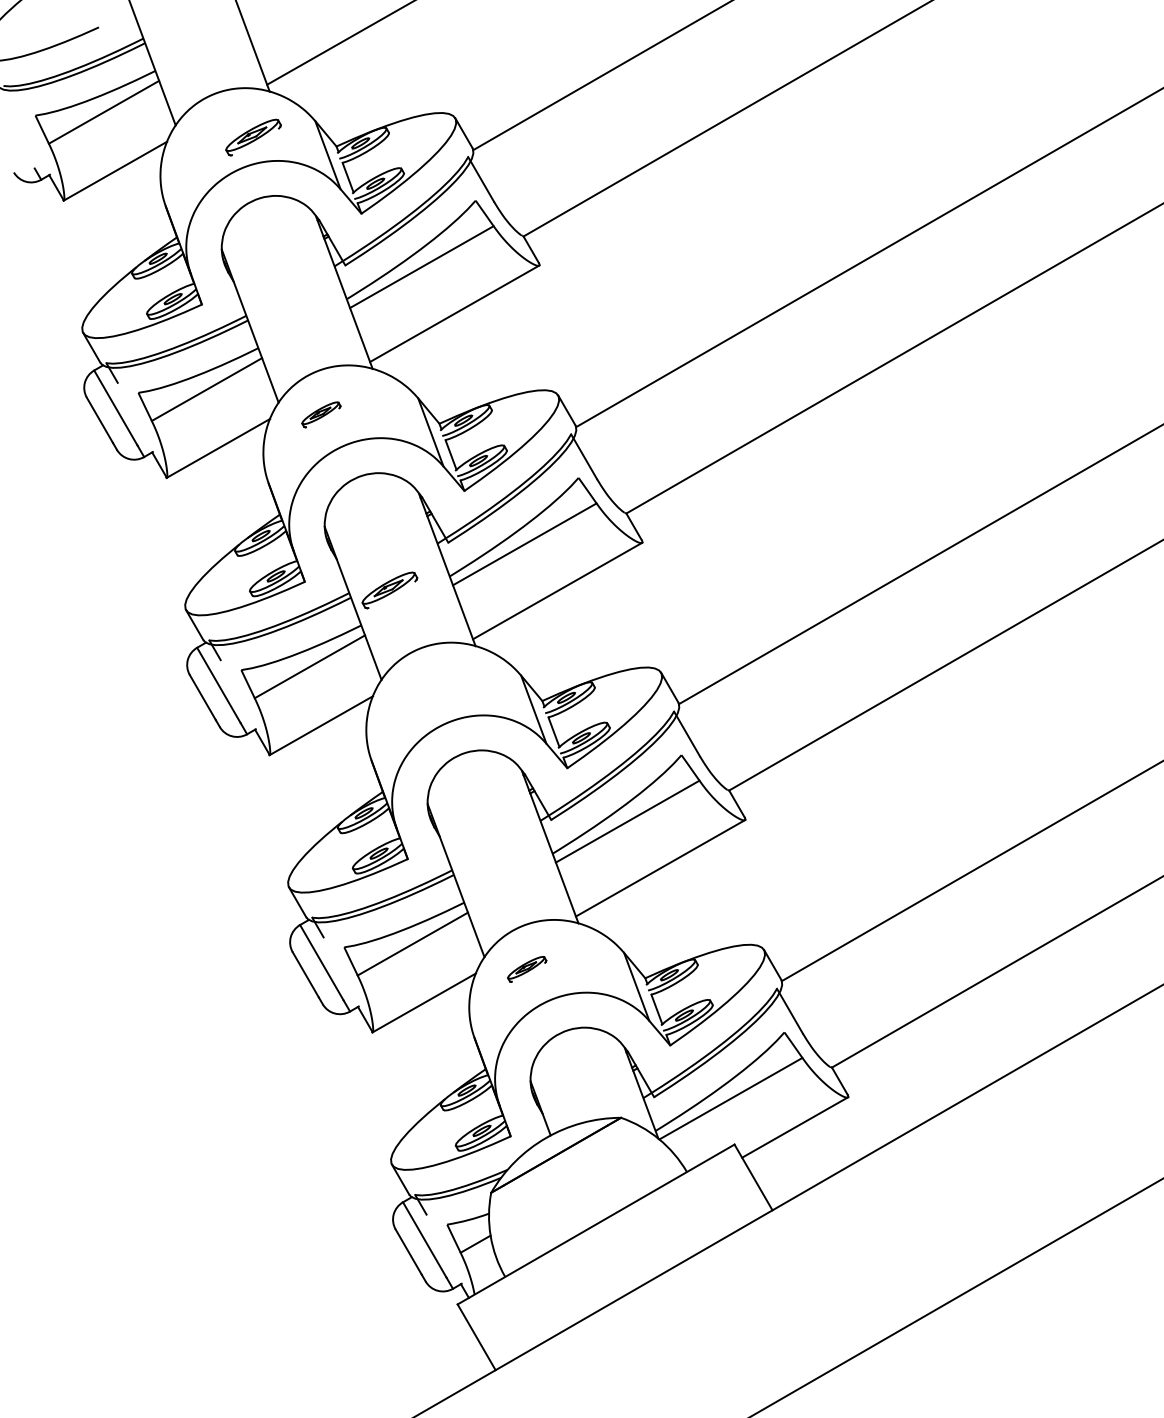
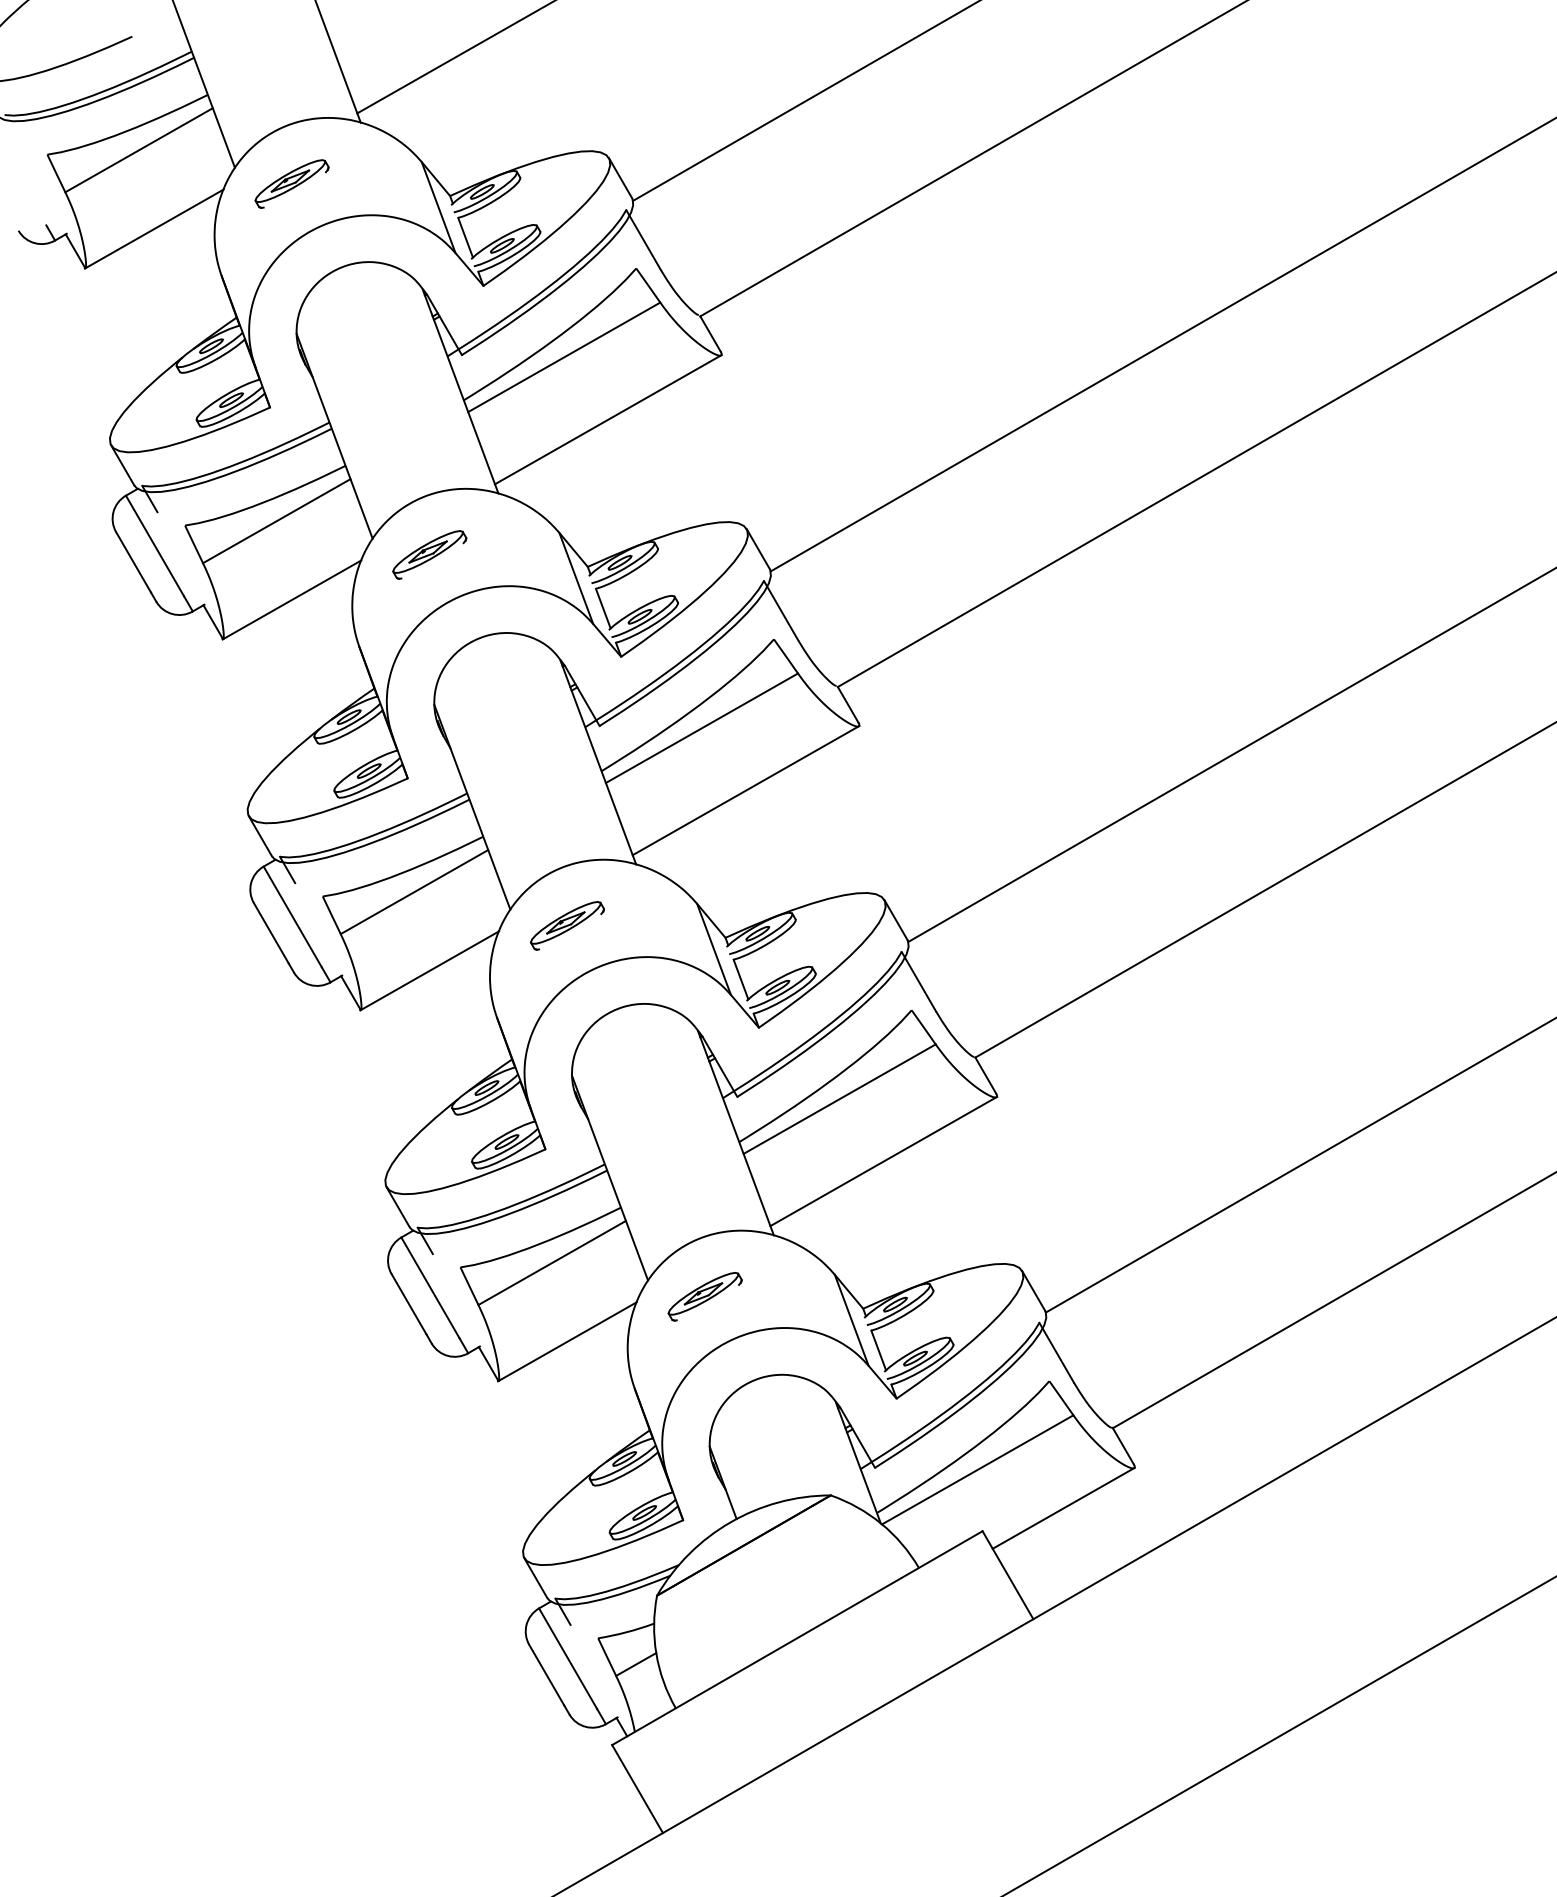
part: (253, 137) -> (291, 183), moved
part: (321, 414) -> (429, 554), size x1.43
part: (389, 590) -> (567, 925), moved
part: (526, 969) -> (704, 1296), size x1.43

